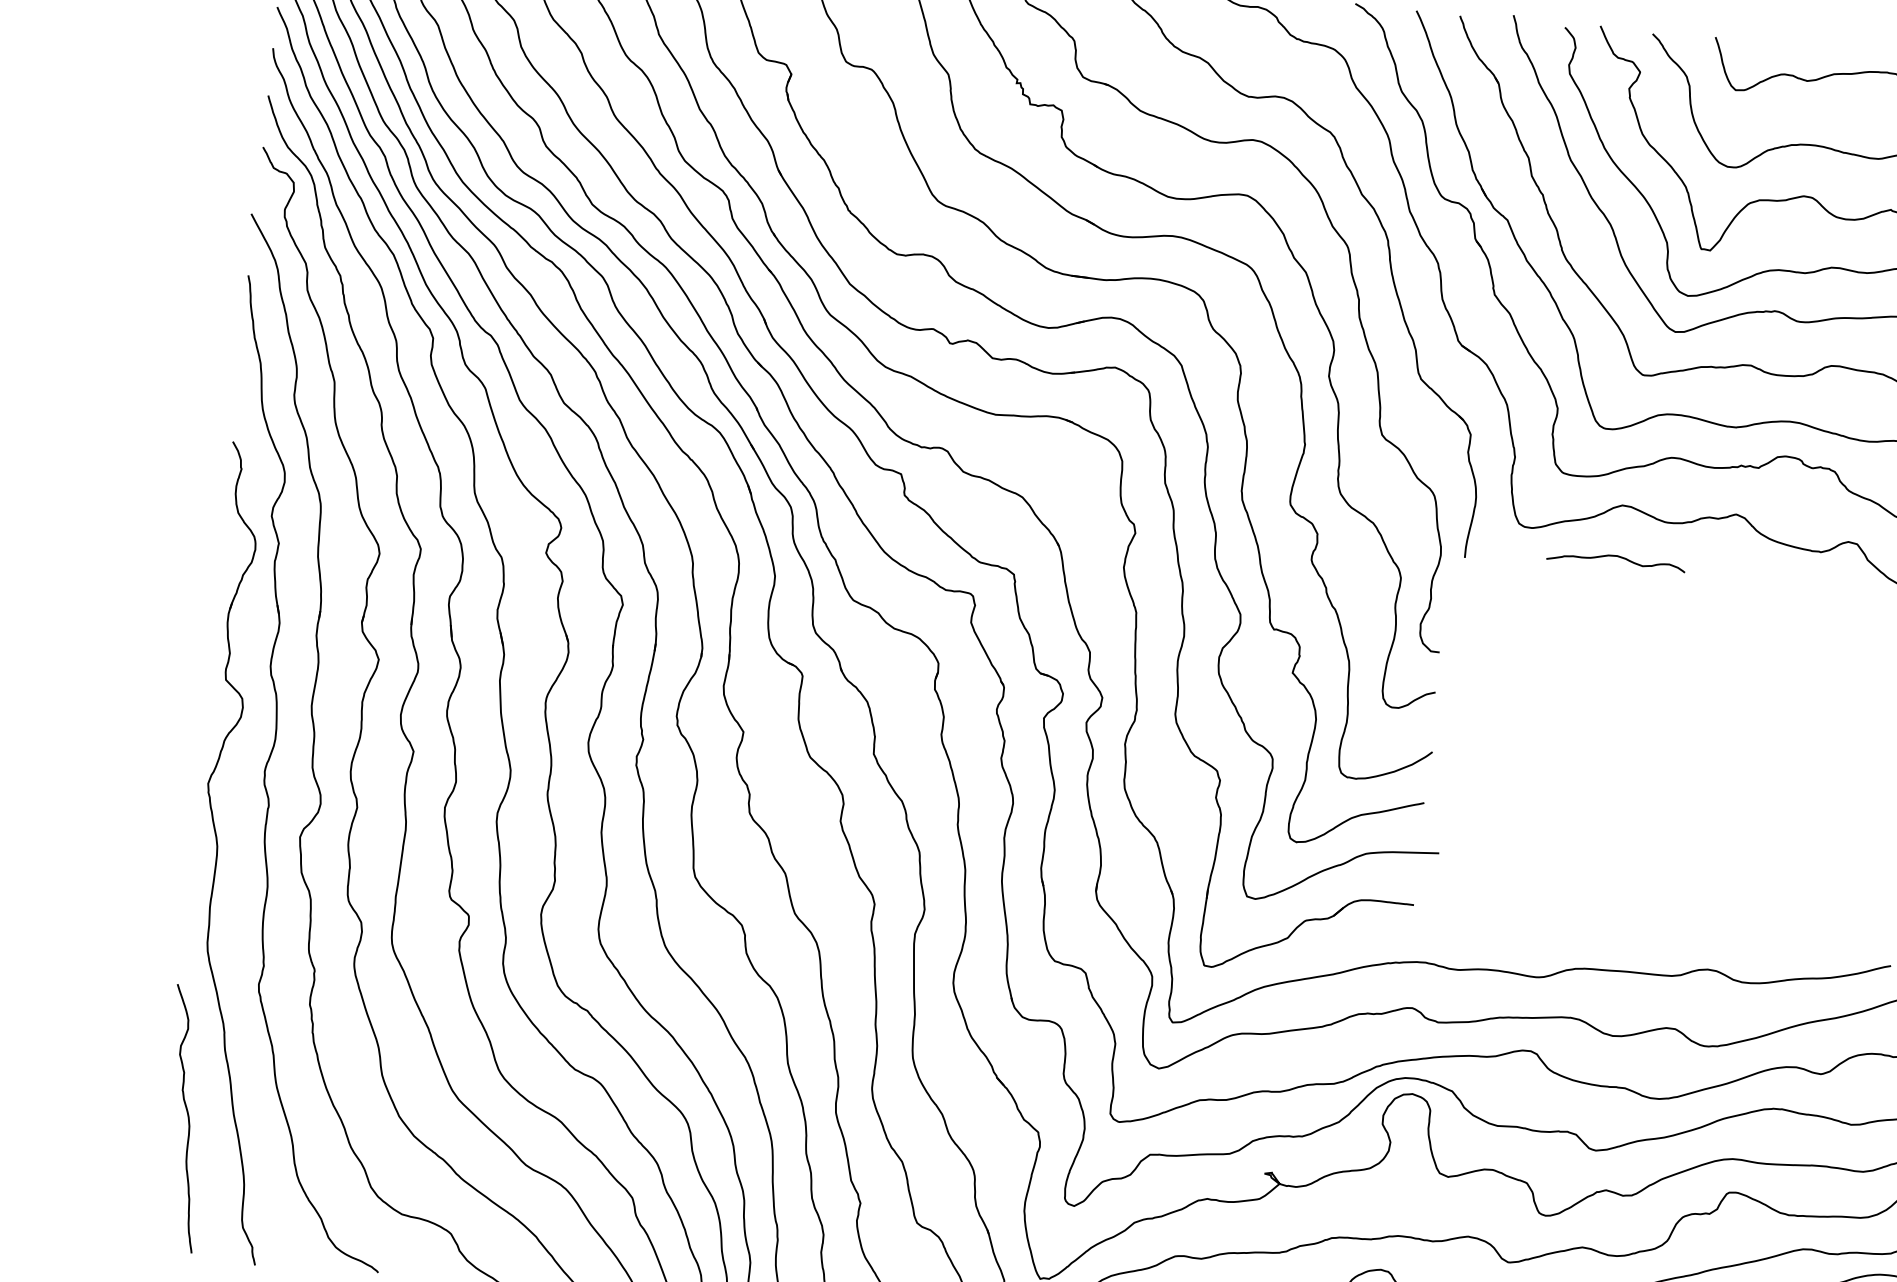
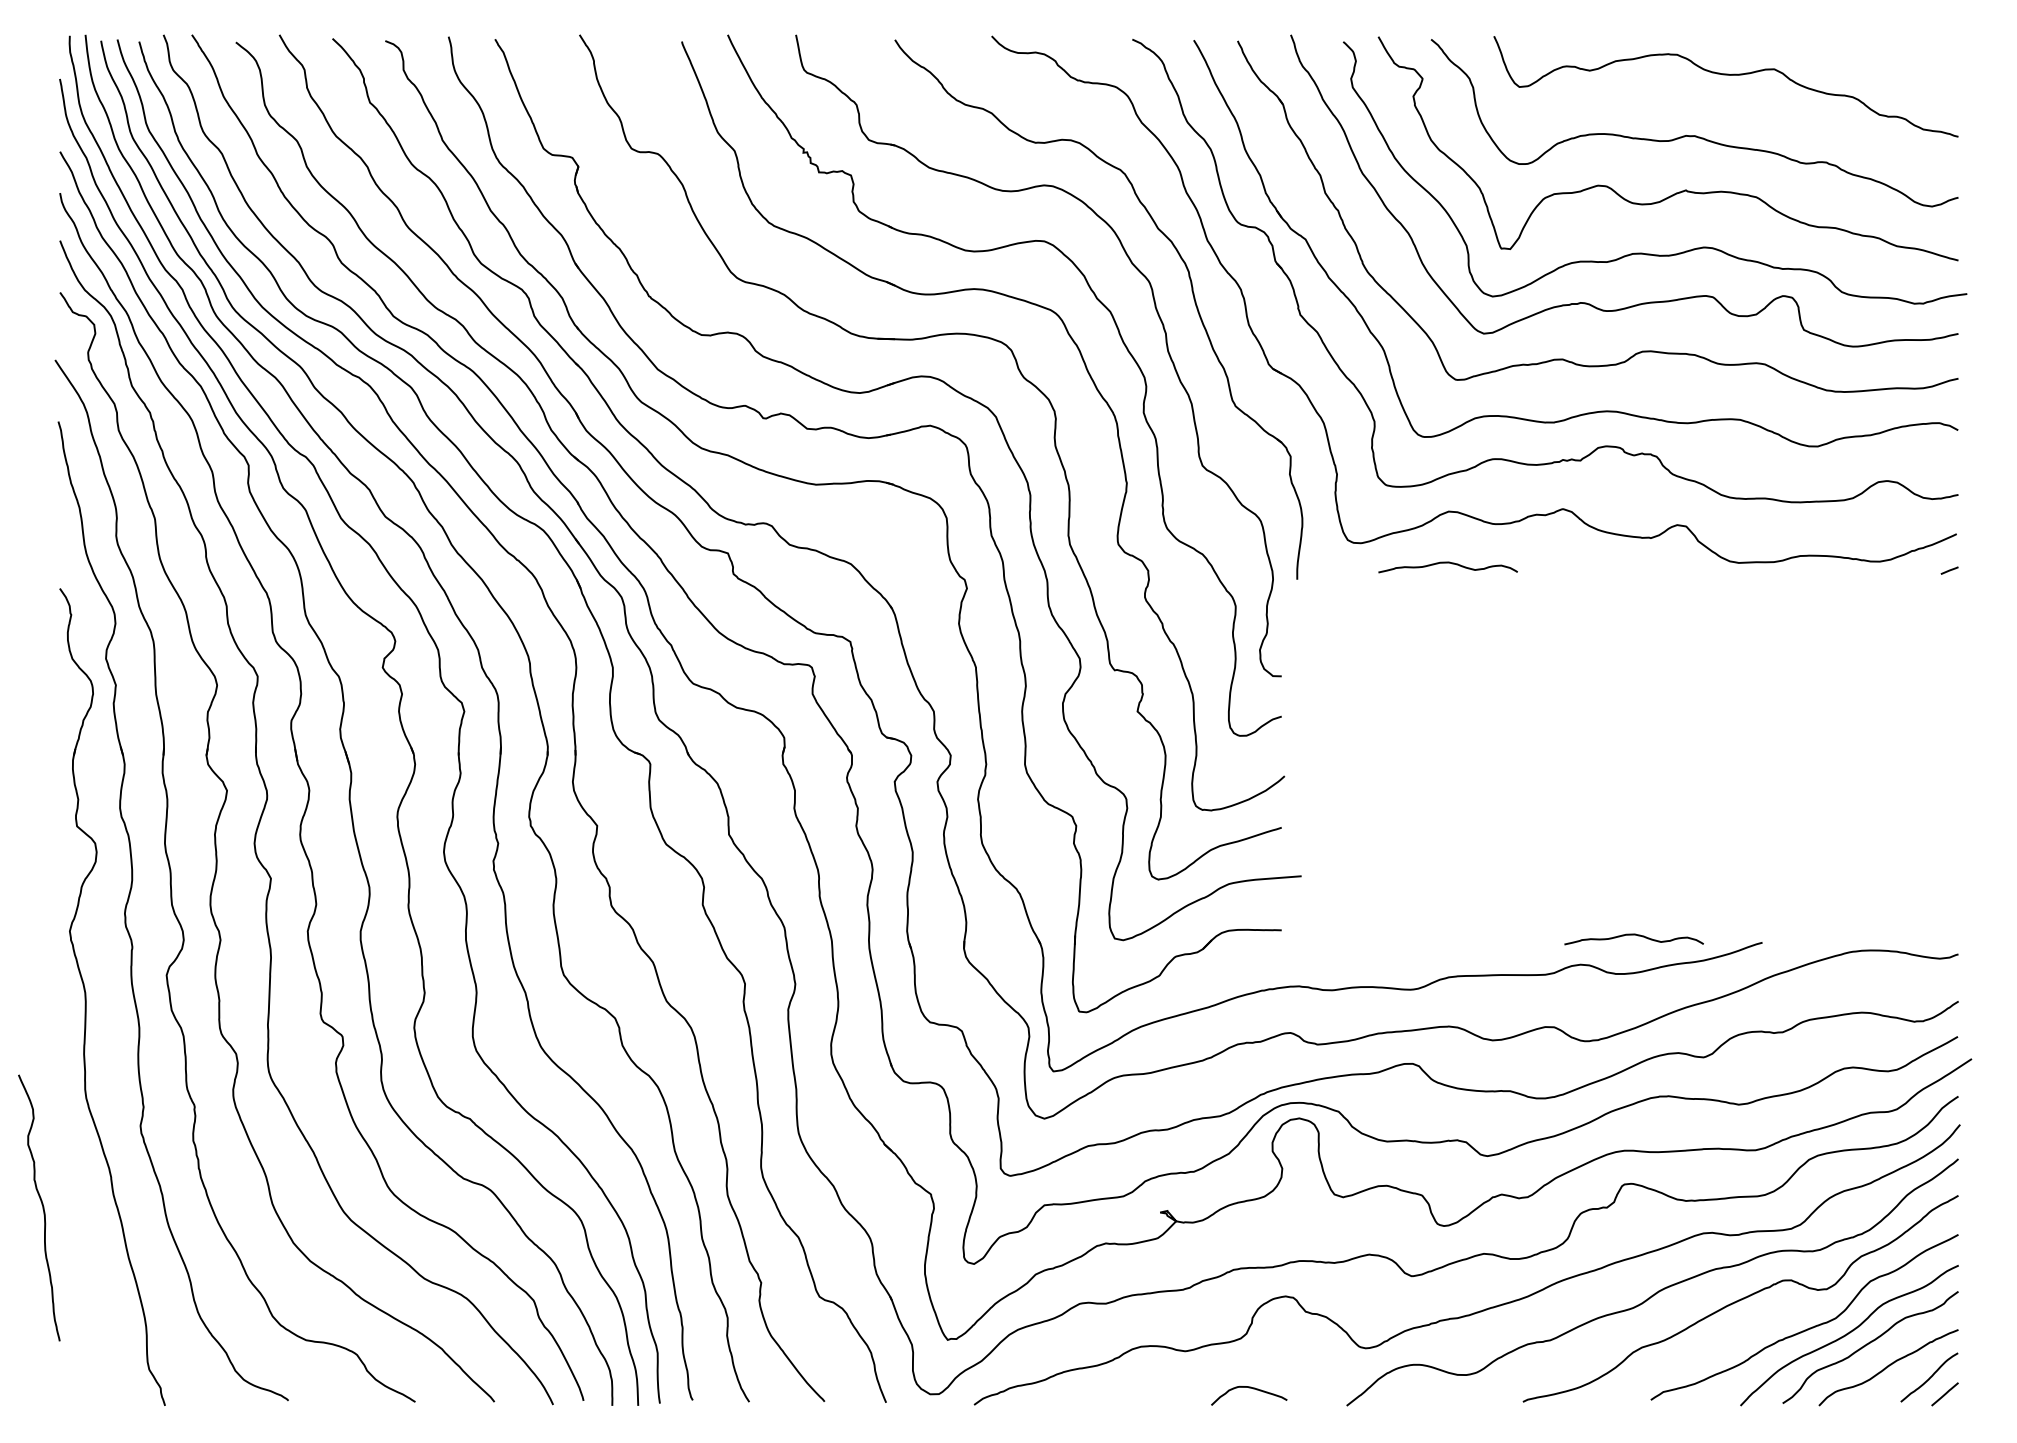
curve: (1763, 945) -> (1633, 935), added
curve: (187, 1118) -> (42, 1207), moved

